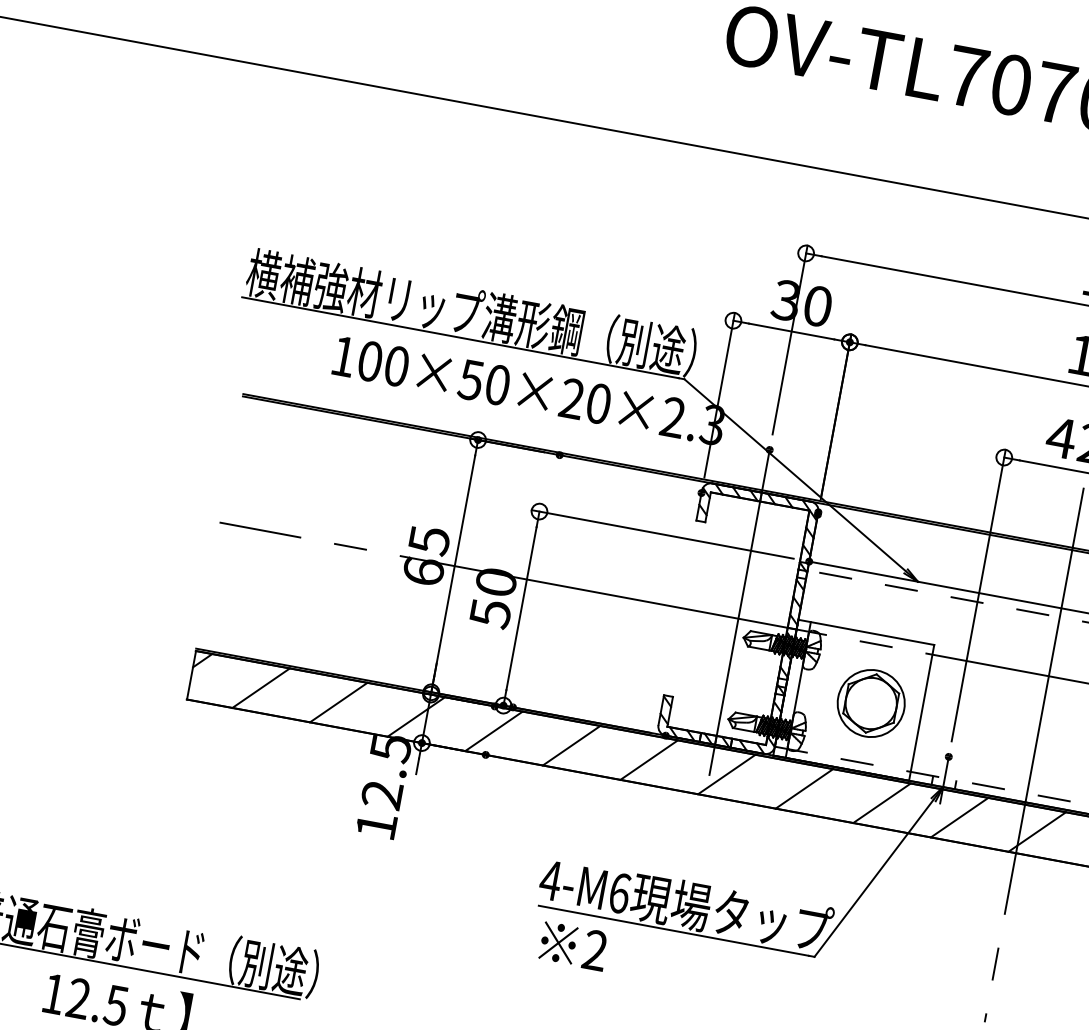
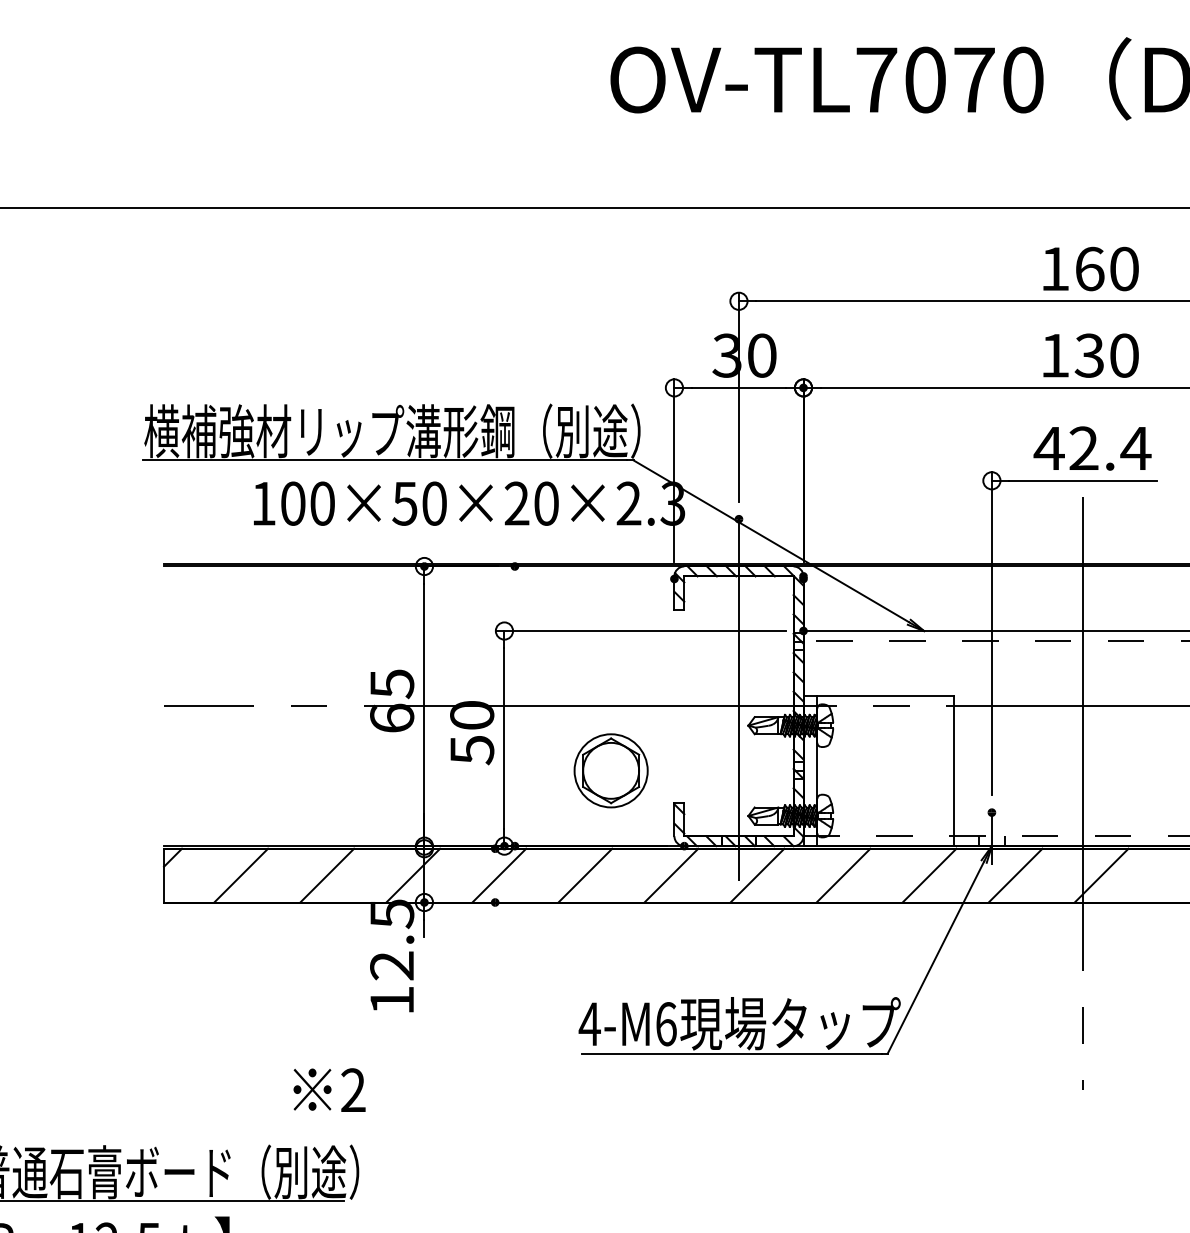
part: (870, 703) -> (610, 770), moved
text: (573, 945) -> (329, 1089), moved

